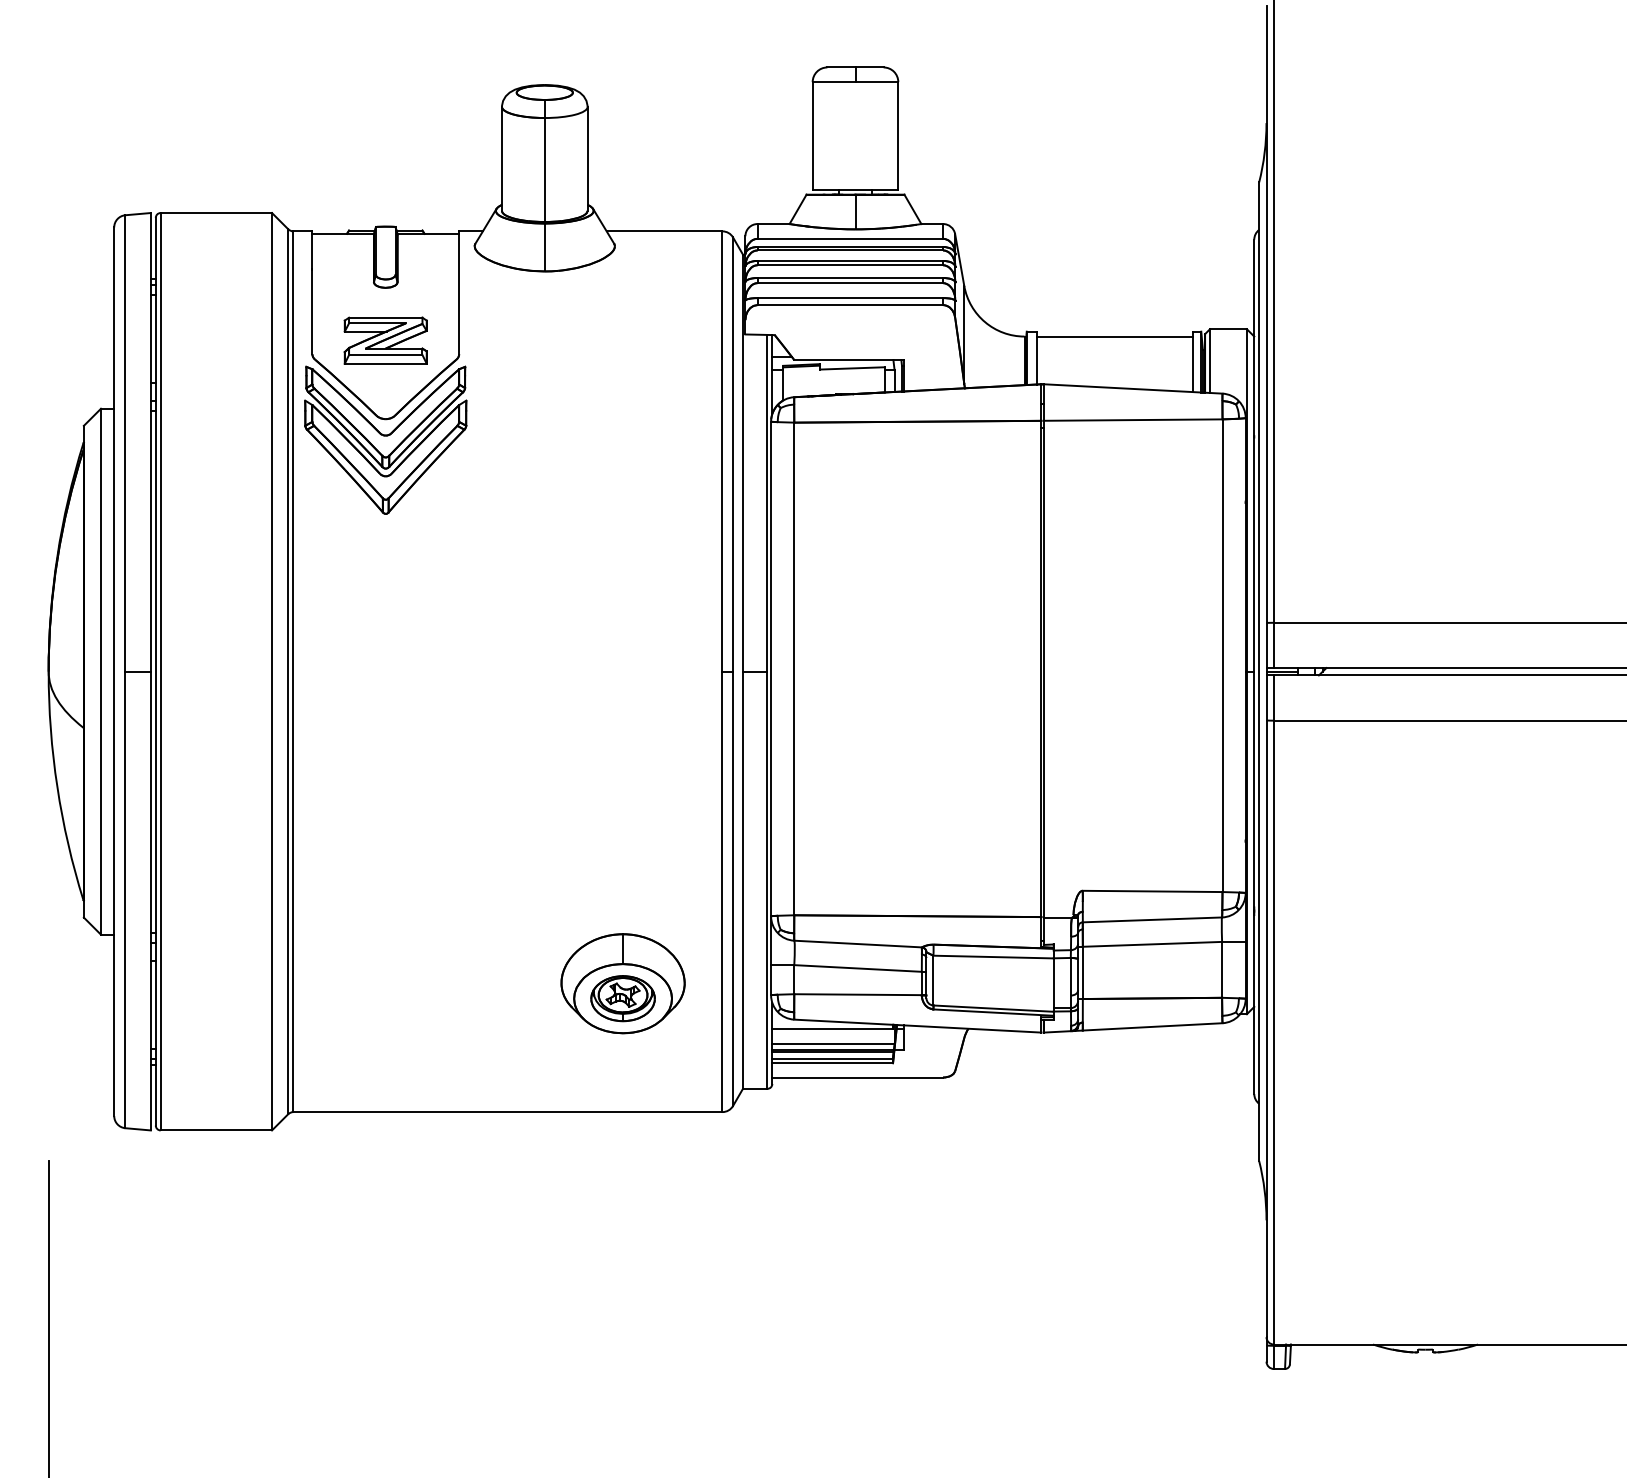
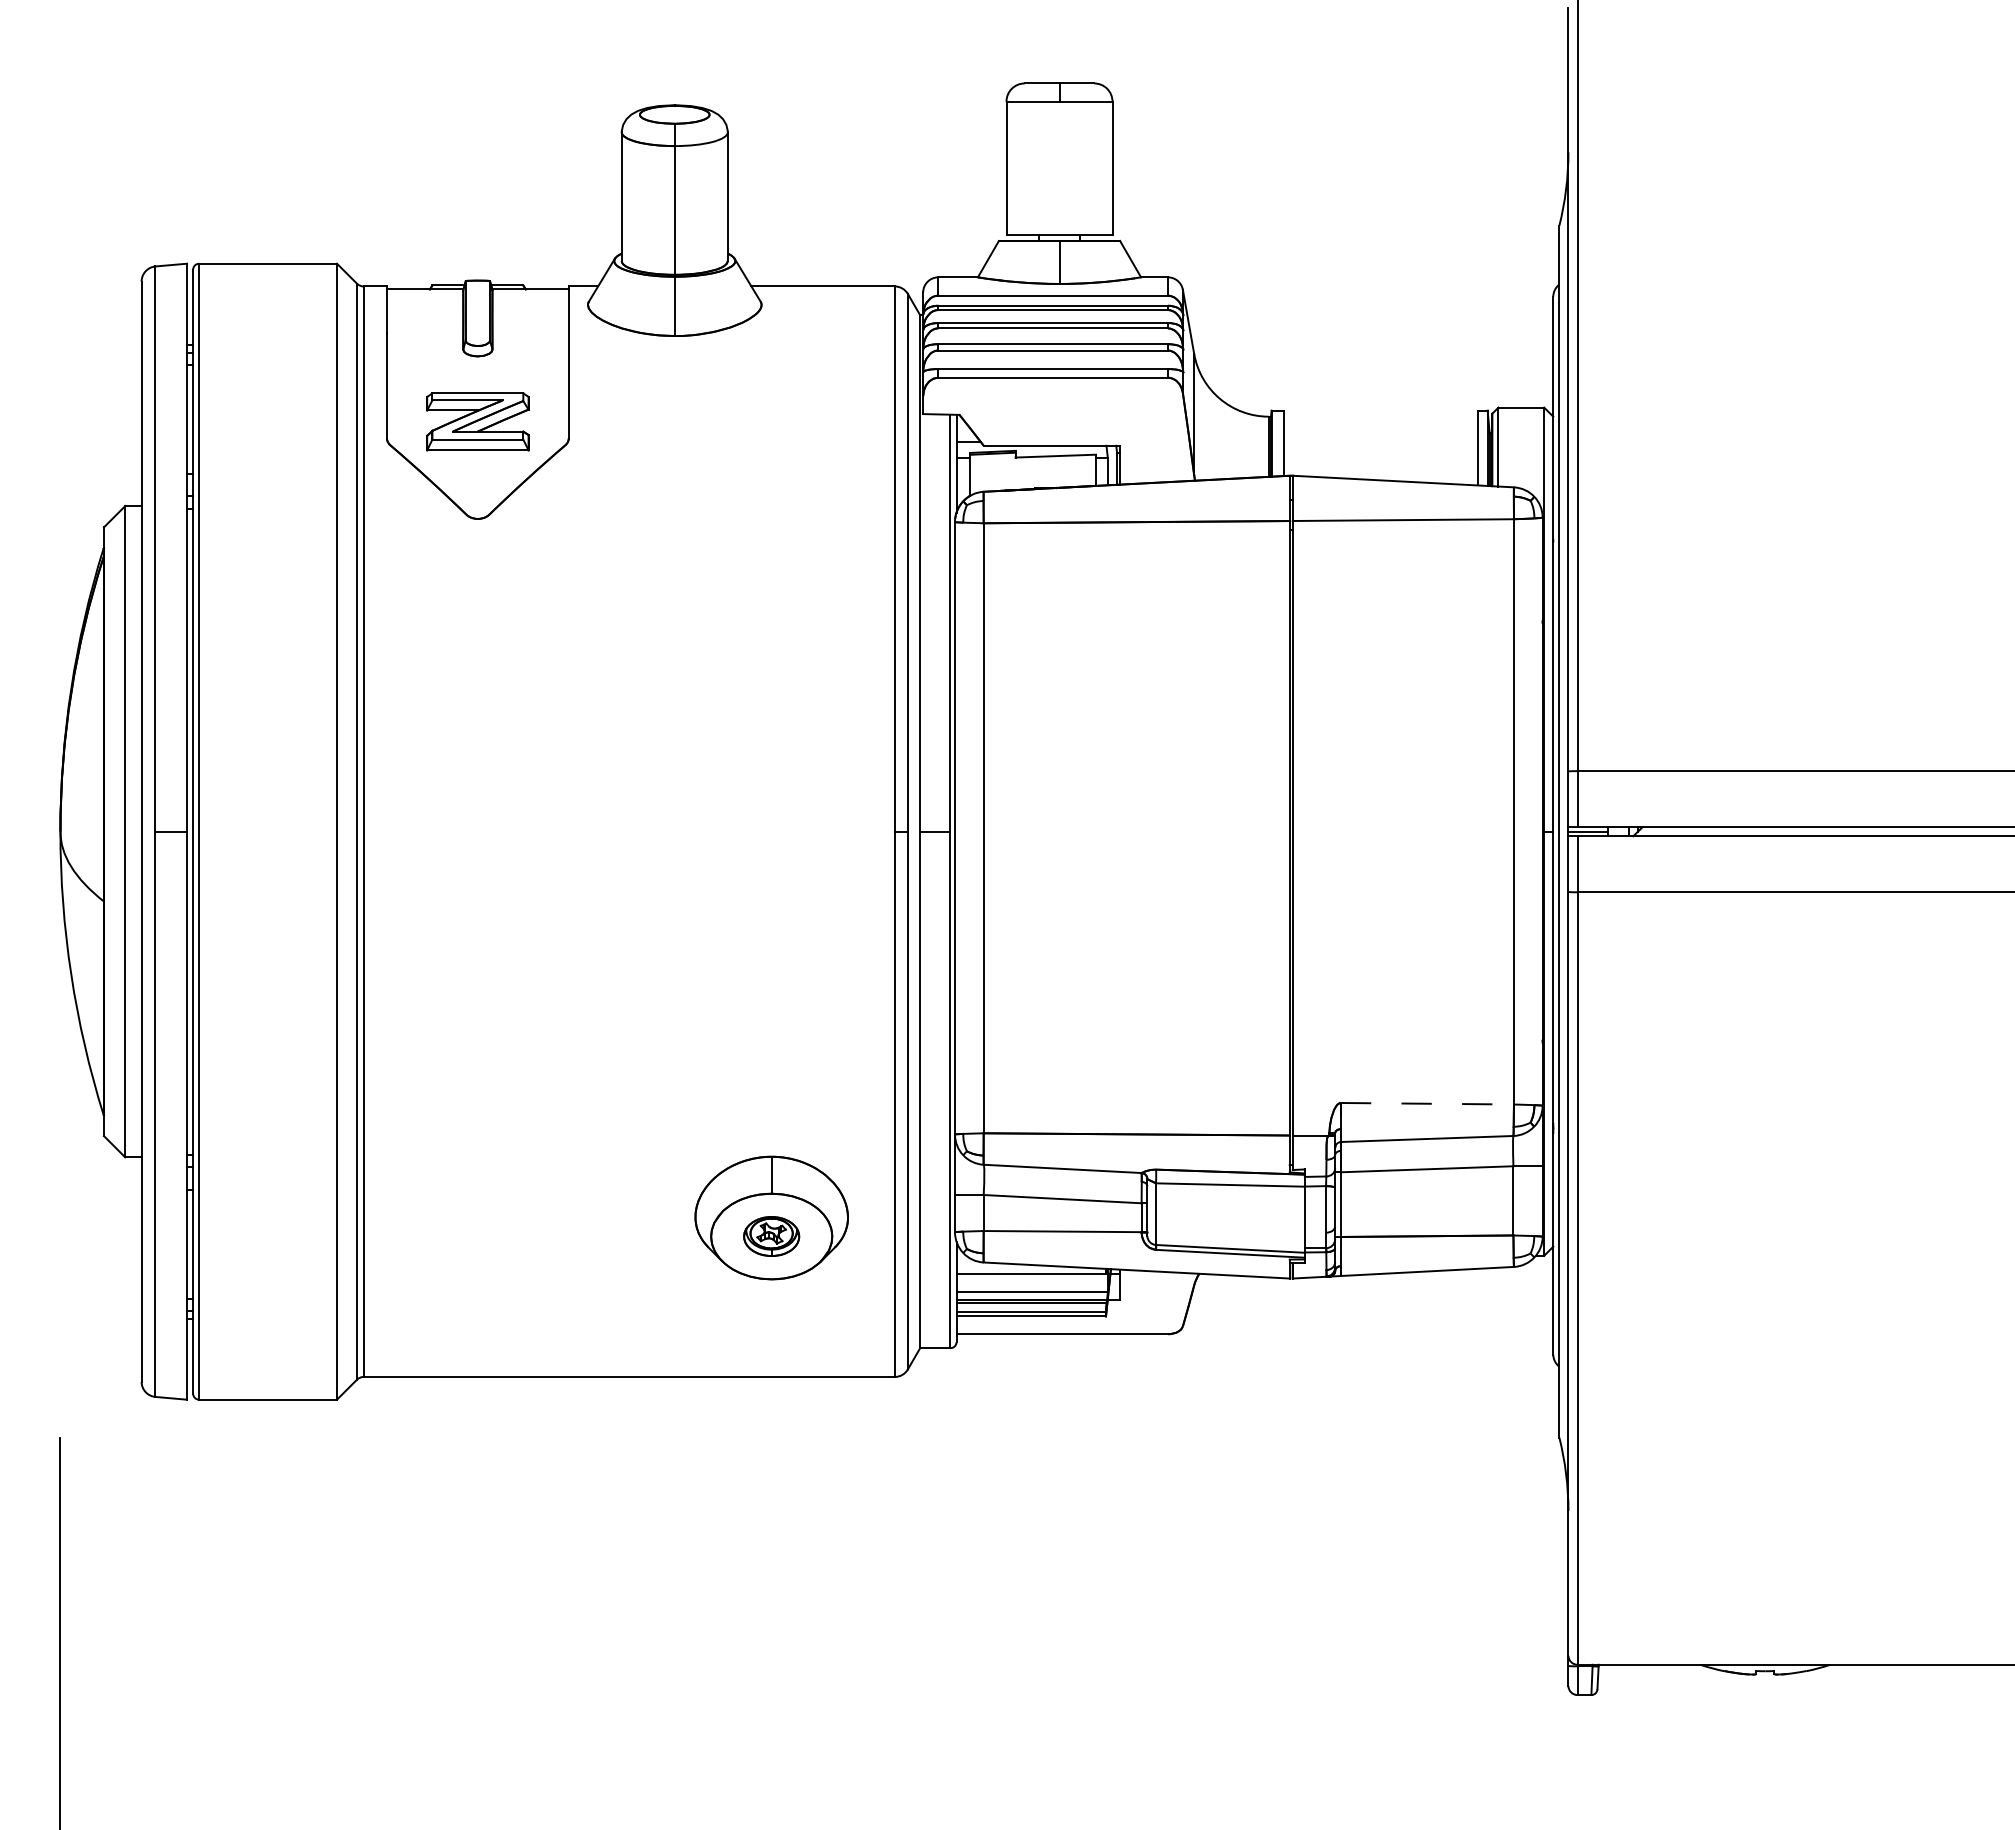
line: (1114, 336) -> (1380, 416), removed
part: (385, 440) -> (477, 545), removed
line: (1152, 891) -> (1427, 1103), solid -> dashed
part: (622, 998) -> (771, 1236), size x0.7

